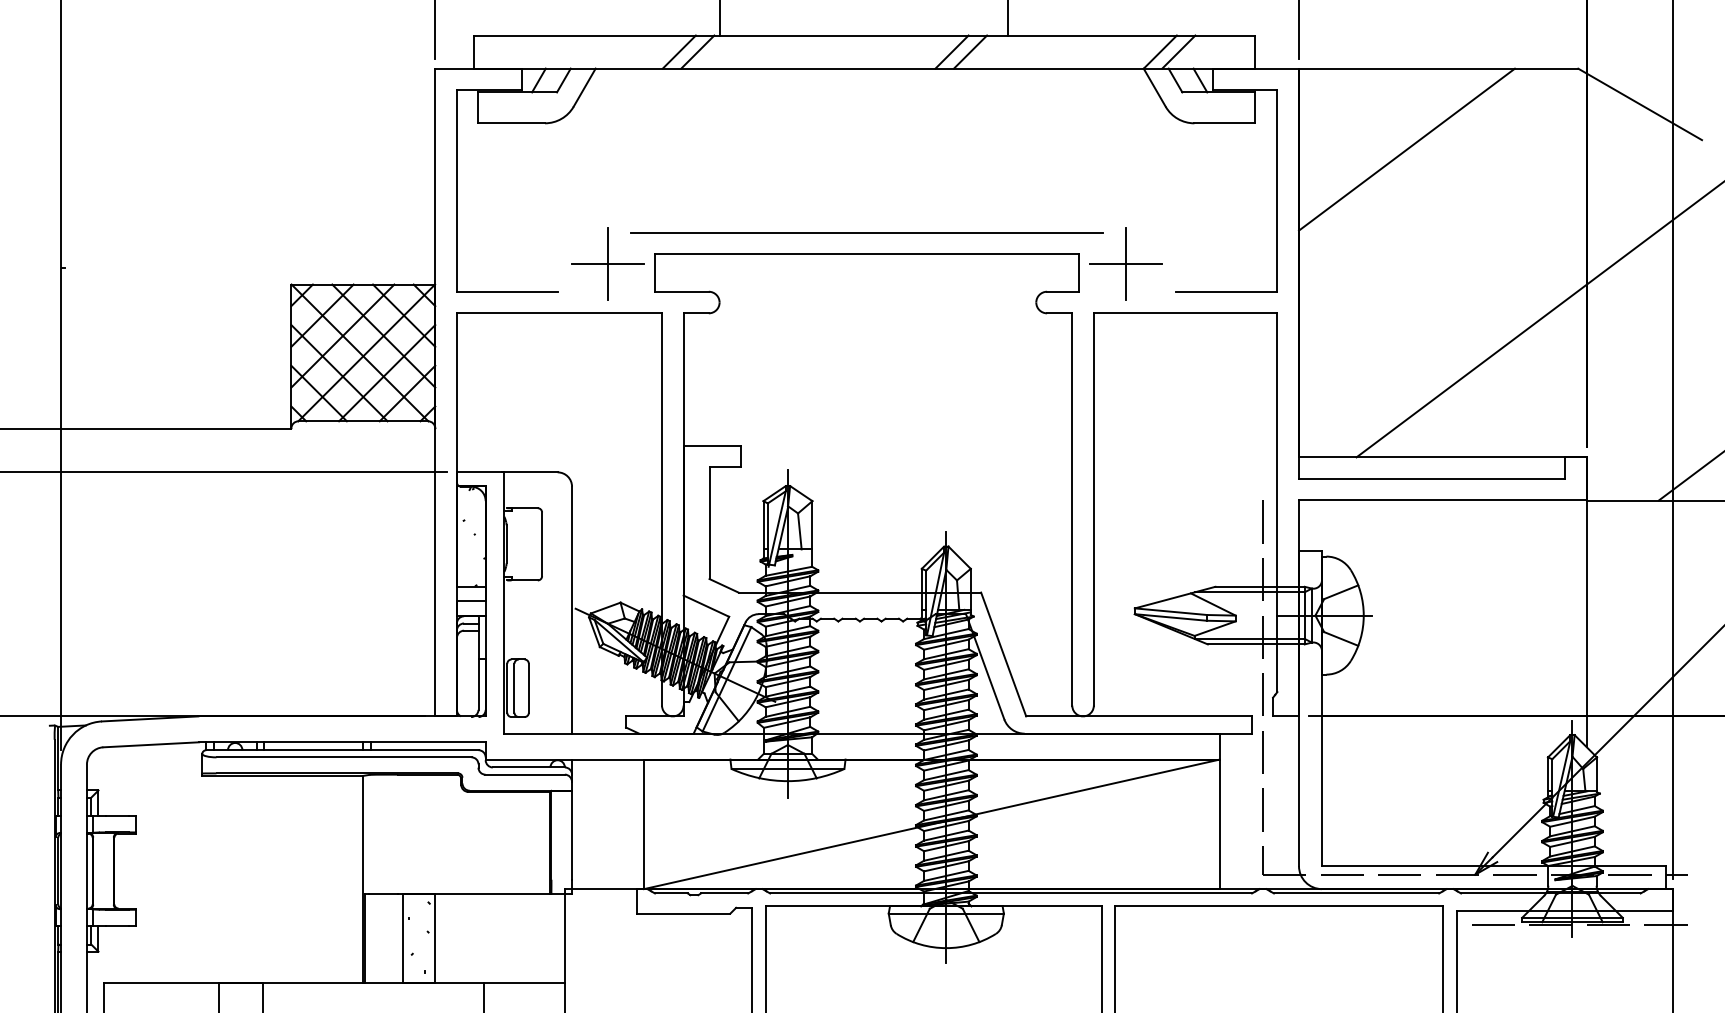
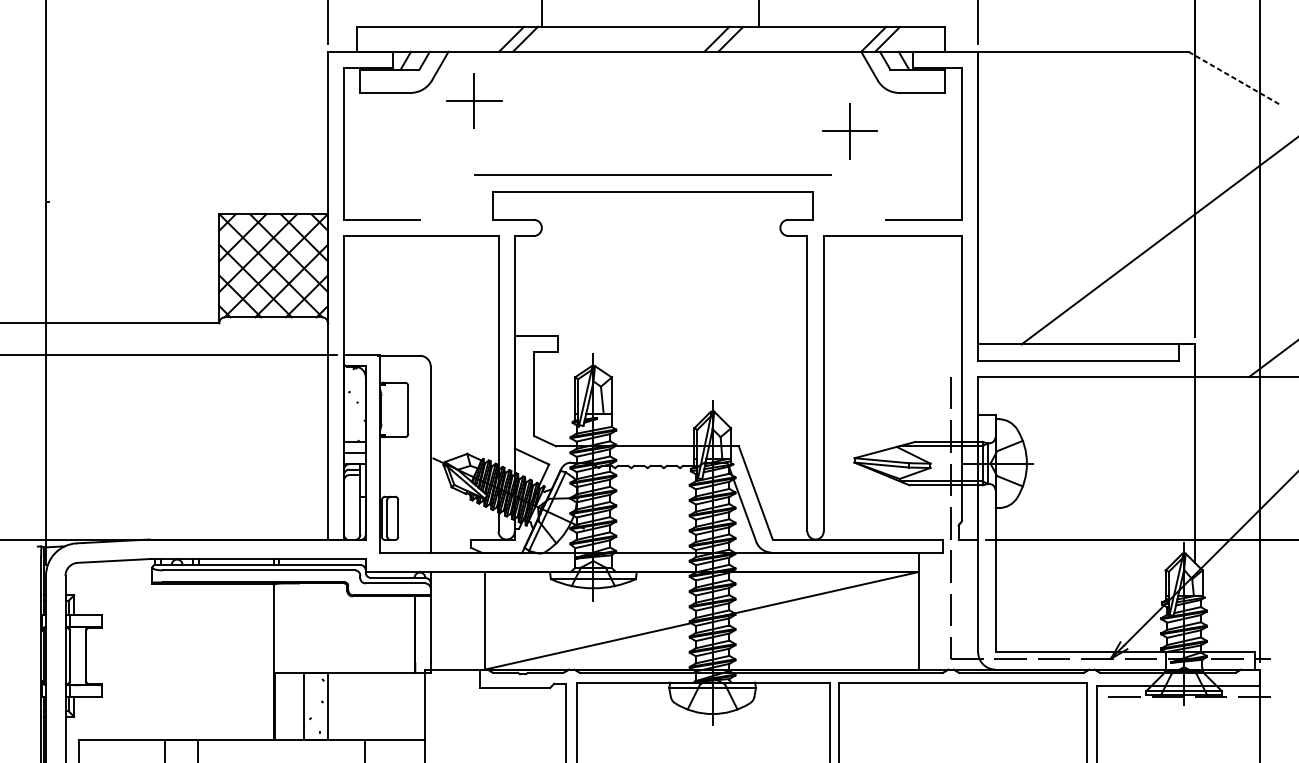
line: (1640, 104) -> (1235, 78), solid -> dashed
line: (1406, 149) -> (1059, 112), removed
part: (607, 263) -> (474, 100), moved
part: (1125, 263) -> (849, 130), moved

